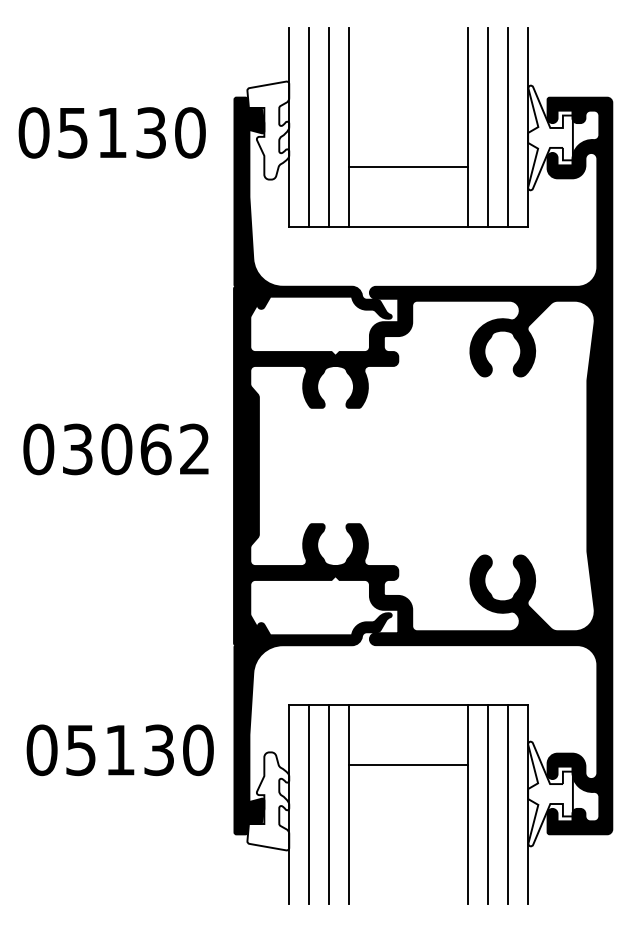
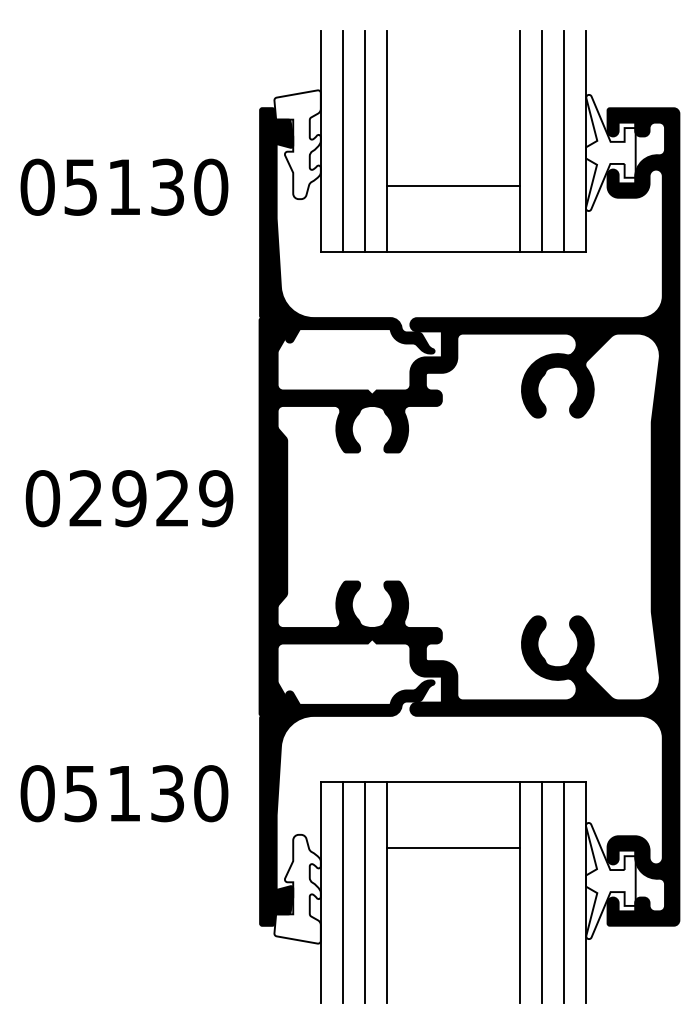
text: (111, 132) -> (123, 186), moved
text: (136, 449) -> (151, 498), 03062 -> 02929
text: (119, 750) -> (123, 793), moved

